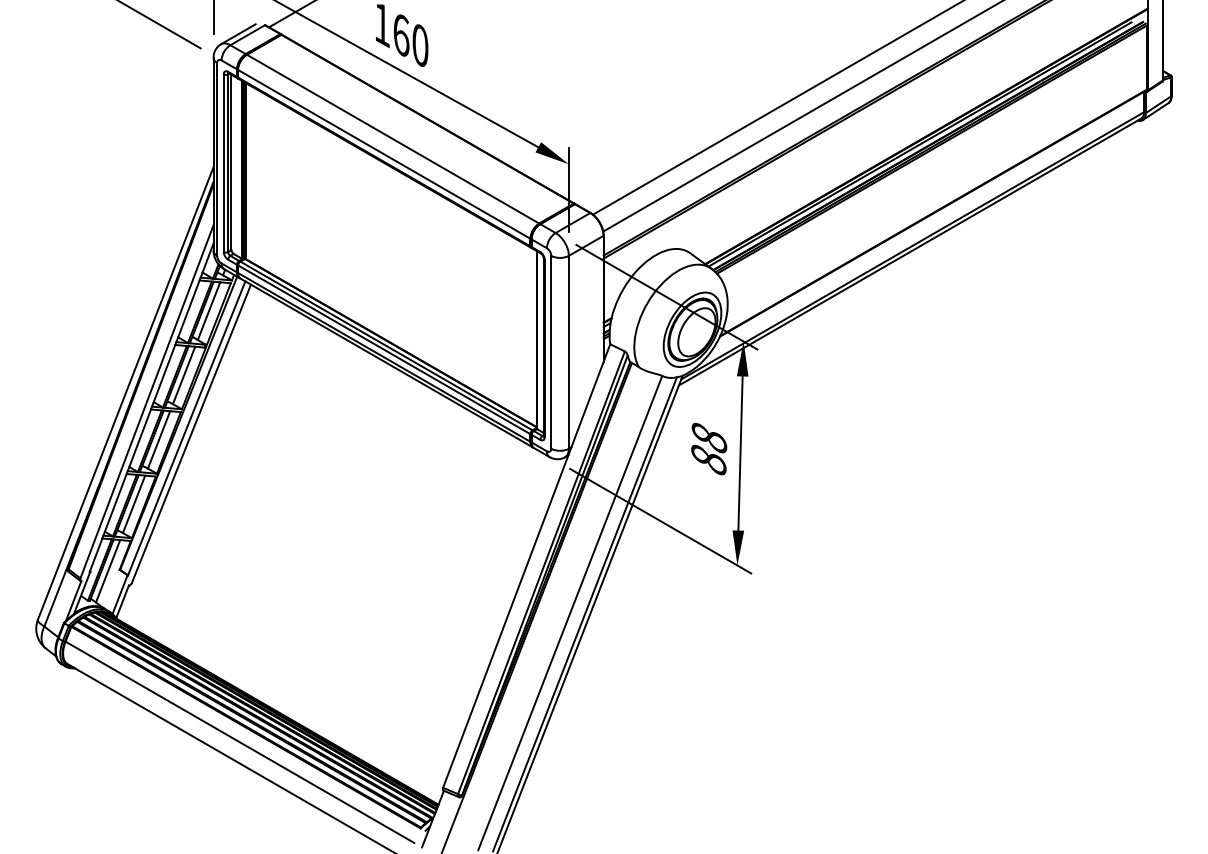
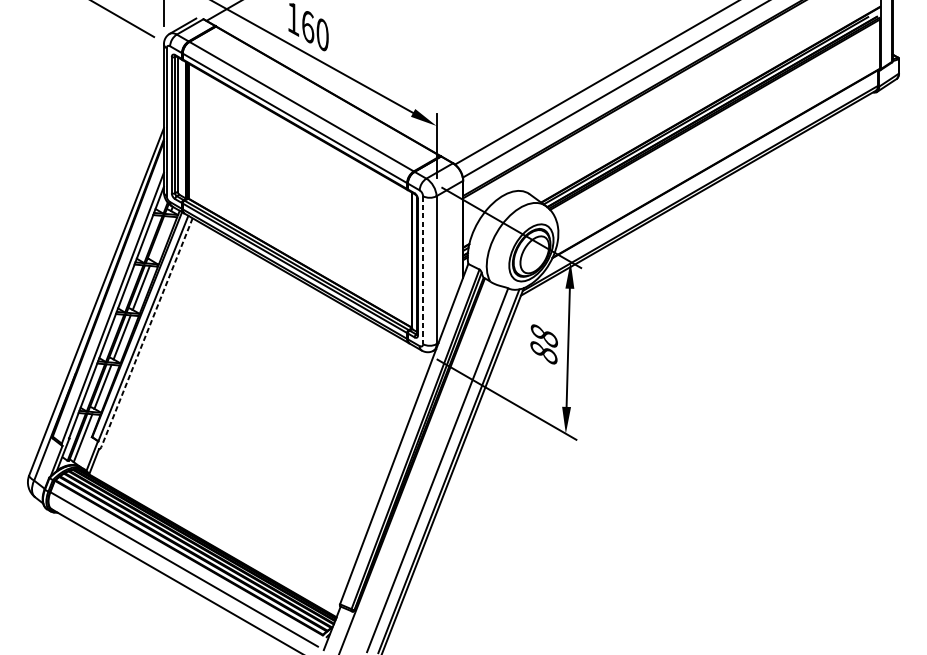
line: (208, 311) -> (160, 238), removed
line: (551, 352) -> (423, 270), solid -> dashed
line: (191, 433) -> (147, 332), solid -> dashed

